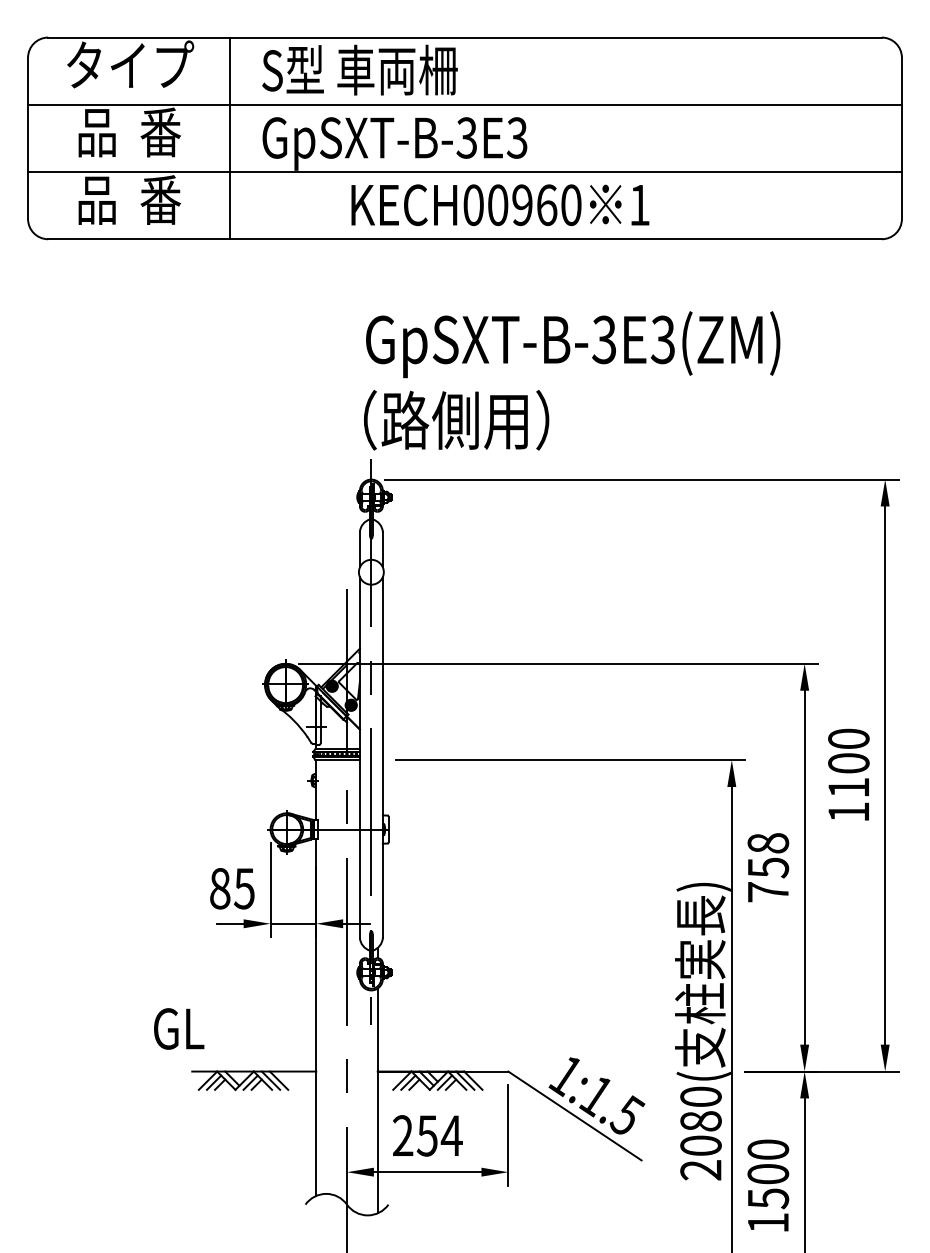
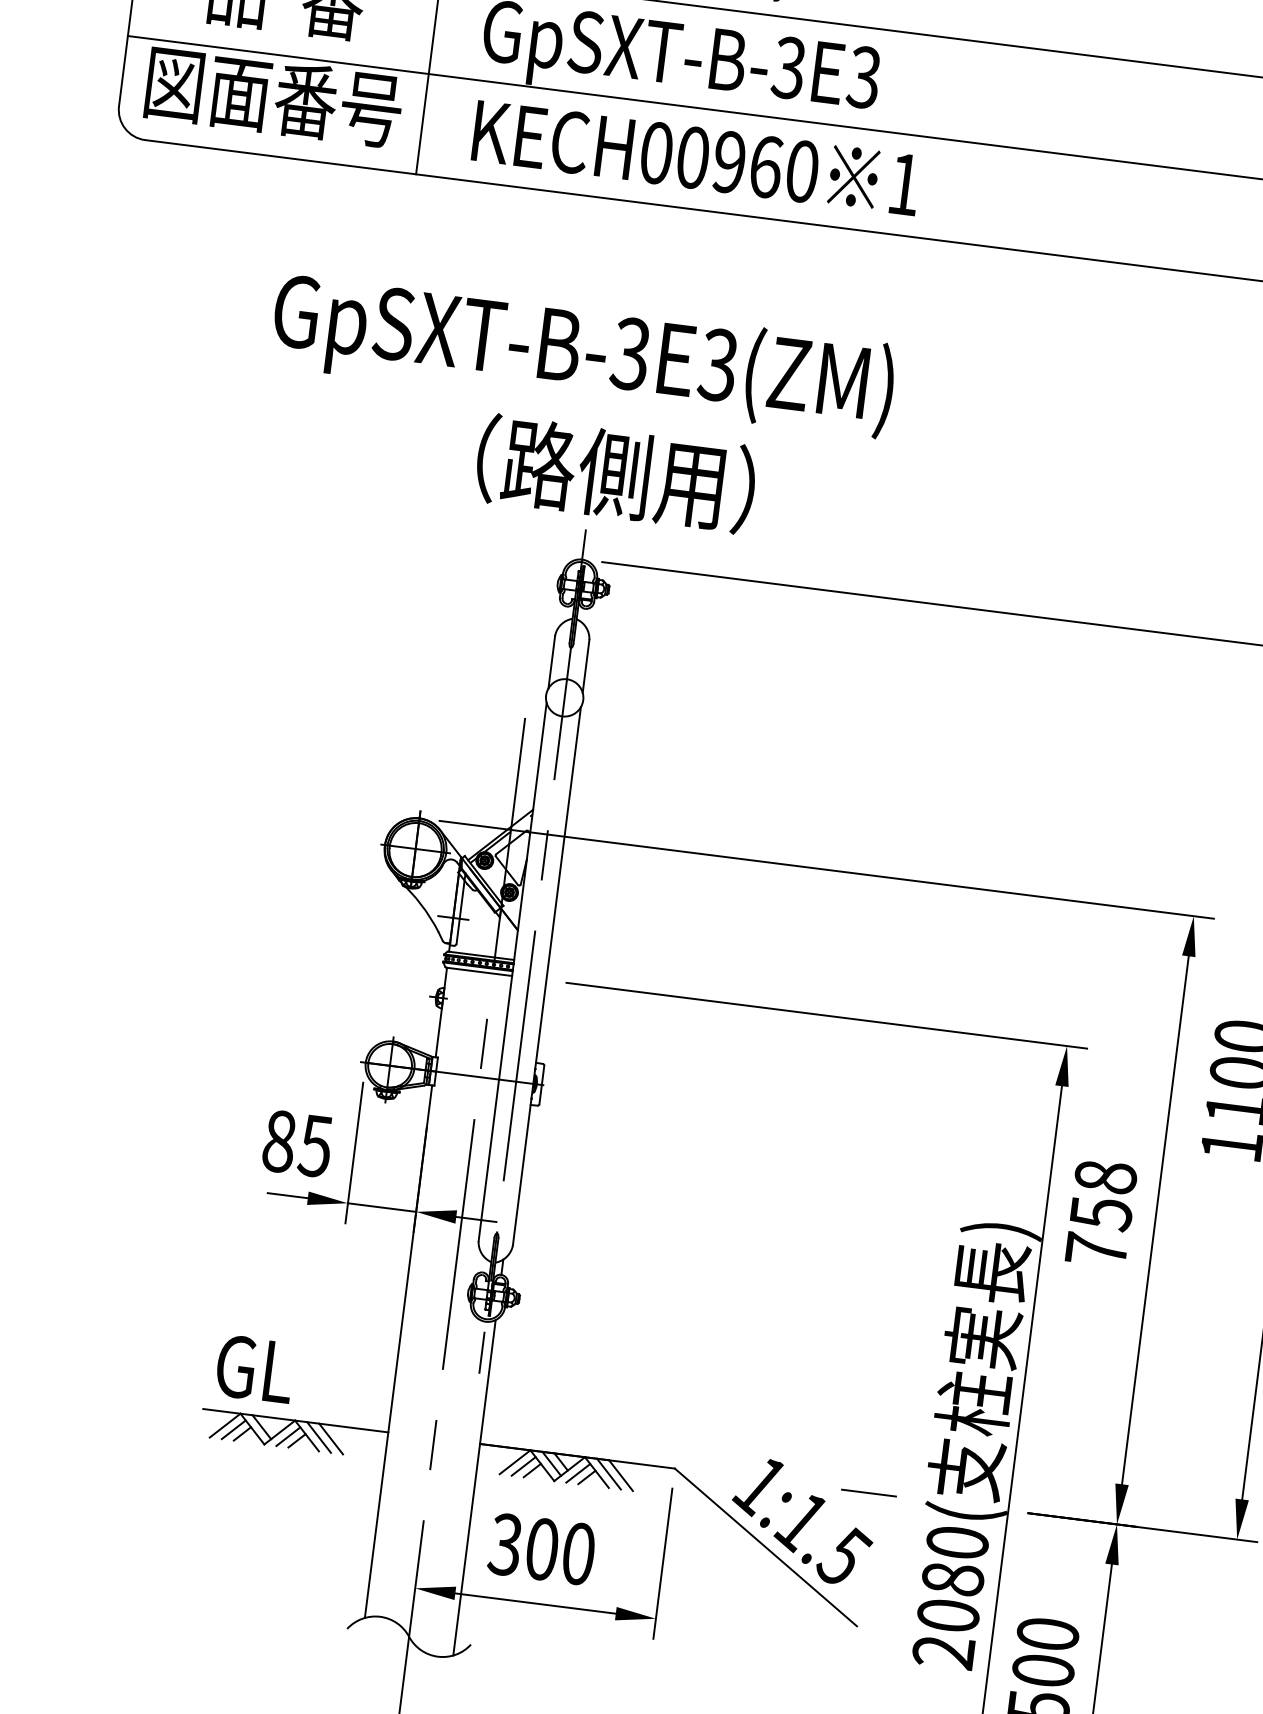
text: (129, 199) -> (274, 96), 品  番 -> 図面番号
text: (500, 205) -> (696, 158), moved
text: (573, 344) -> (583, 355), moved
text: (456, 420) -> (615, 474), moved
text: (179, 1028) -> (255, 1368), moved
line: (638, 1071) -> (869, 1493), added
text: (427, 1135) -> (542, 1548), 254 -> 300

